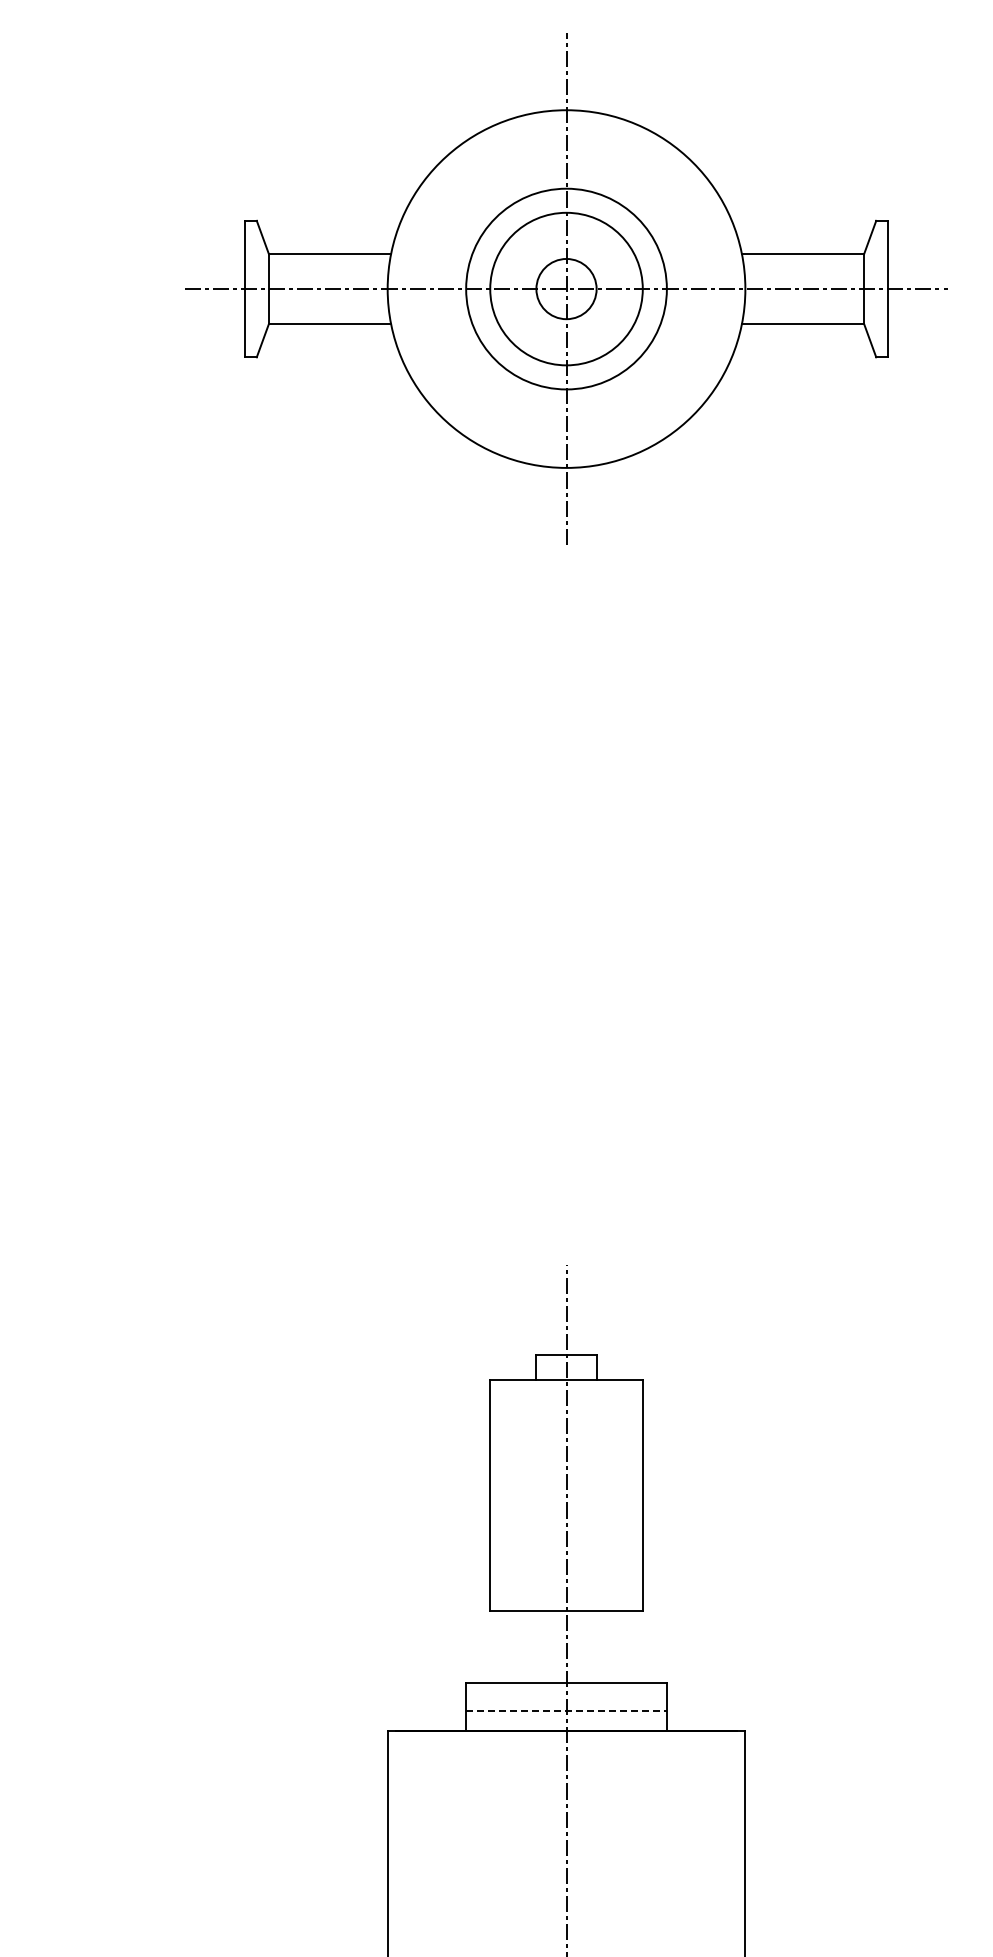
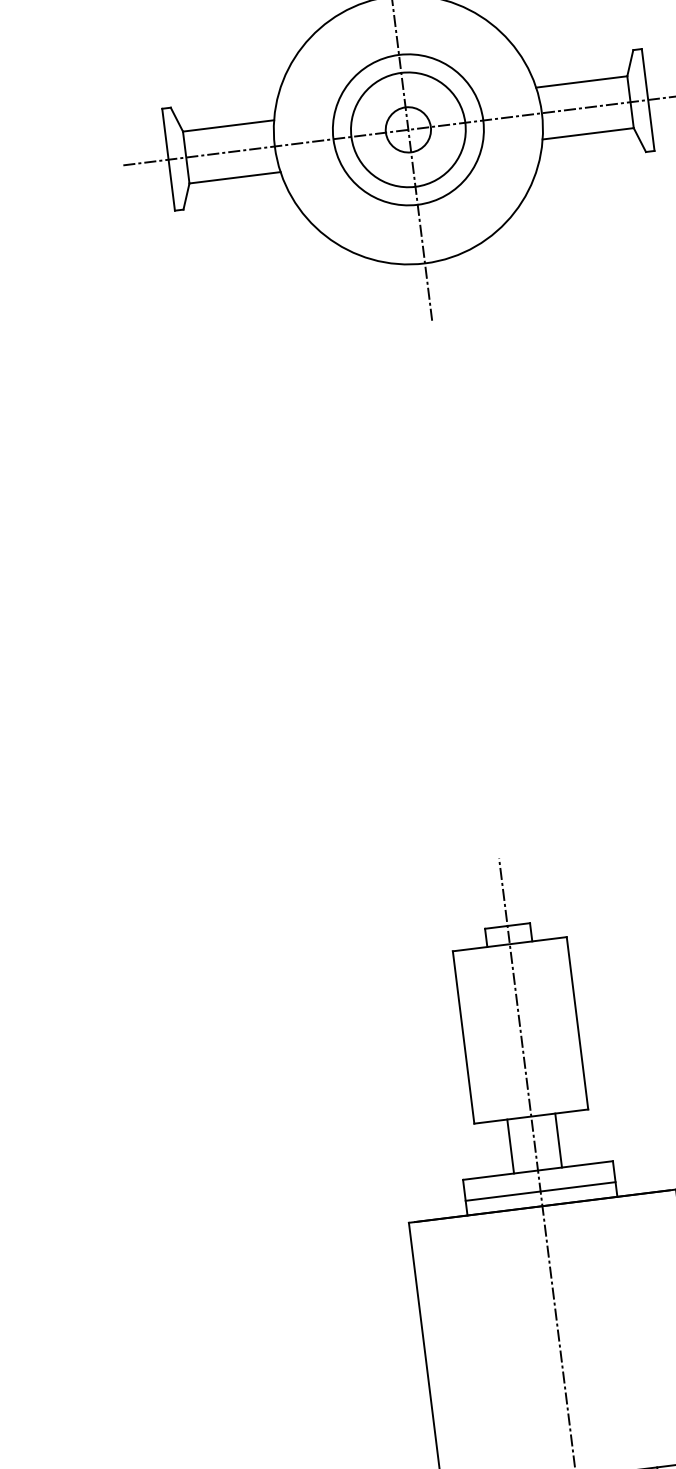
line: (534, 1646) -> (510, 1146), added
line: (598, 1646) -> (558, 1140), added
line: (567, 1710) -> (541, 1191), dashed -> solid

